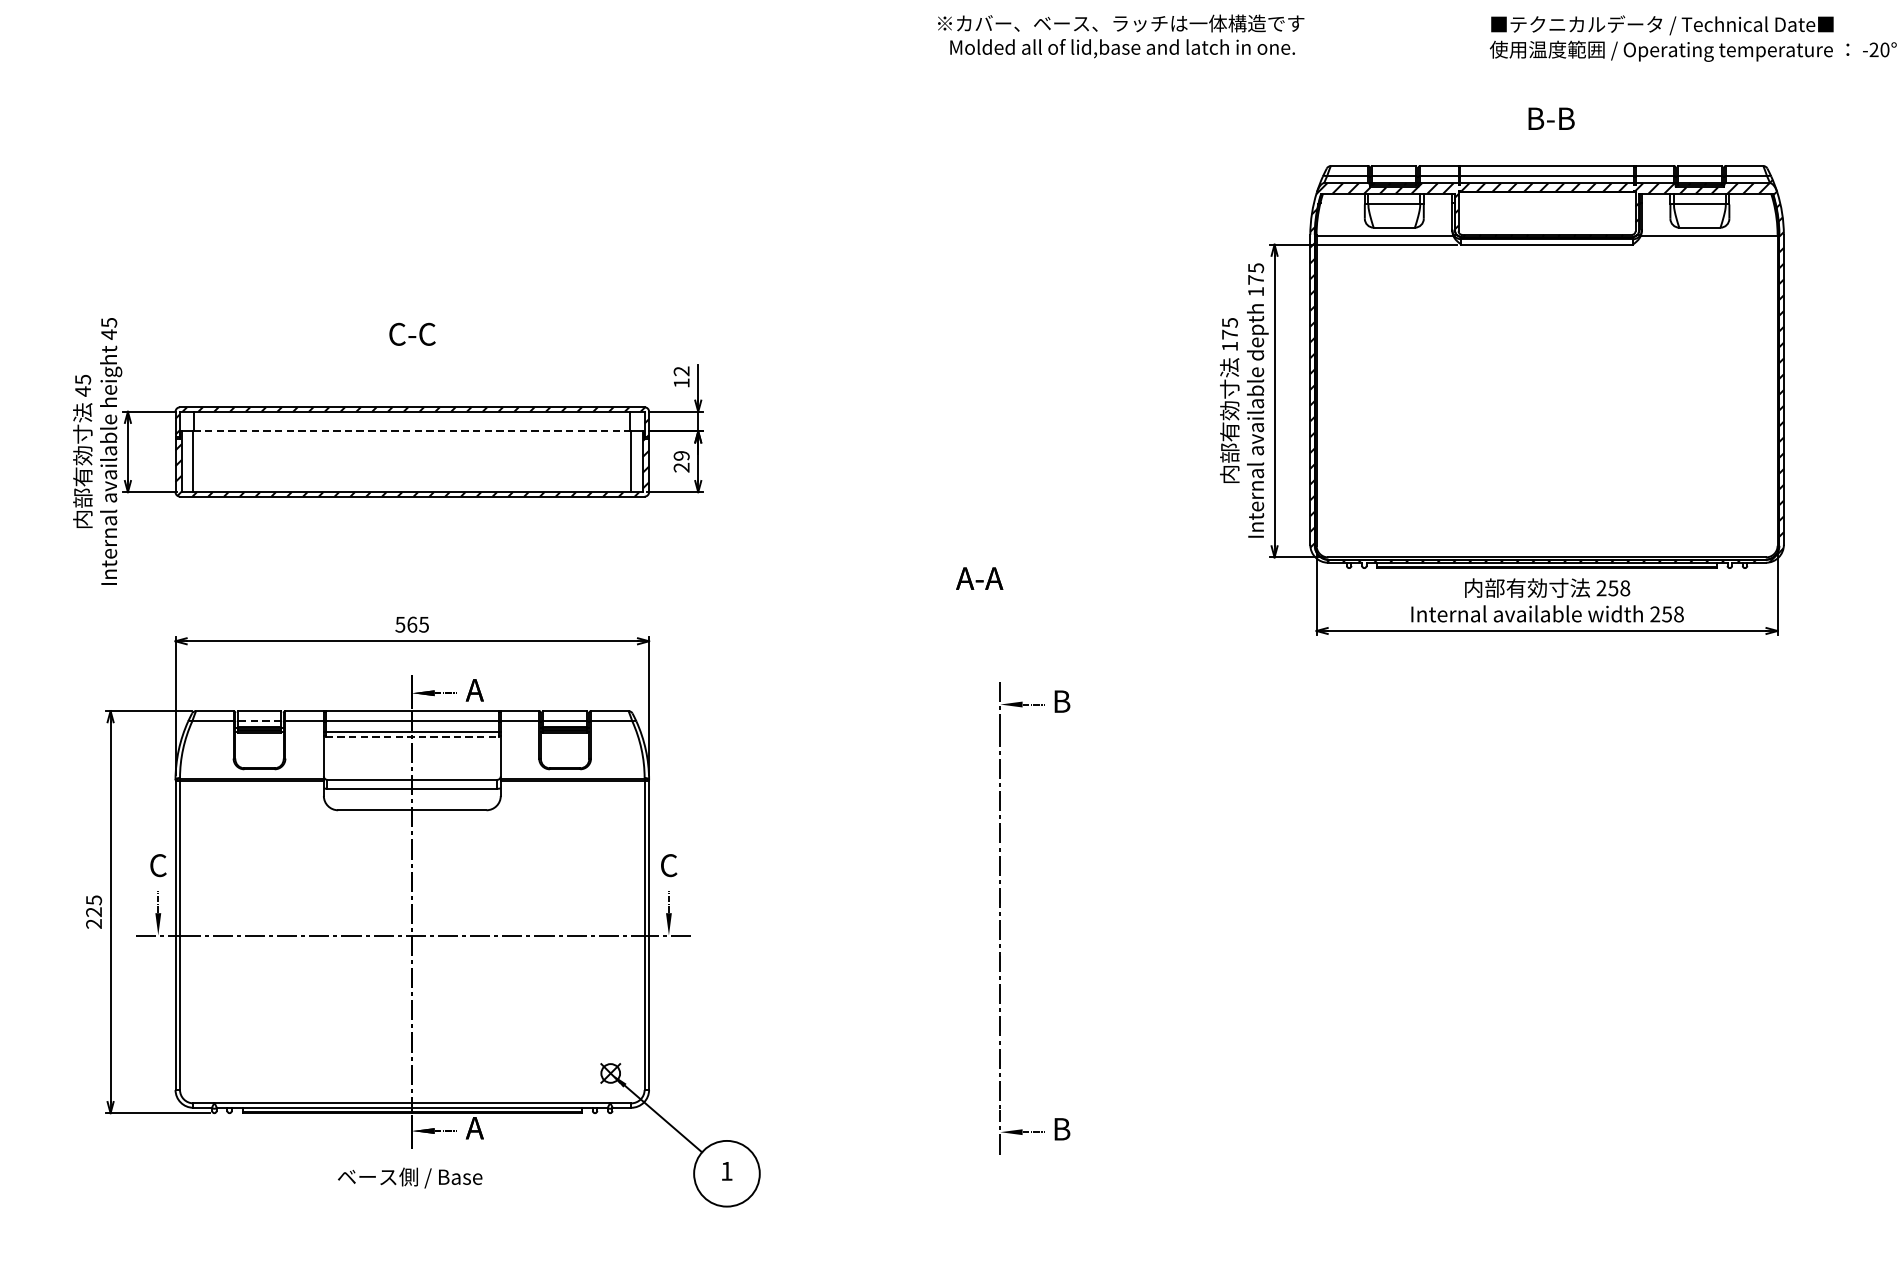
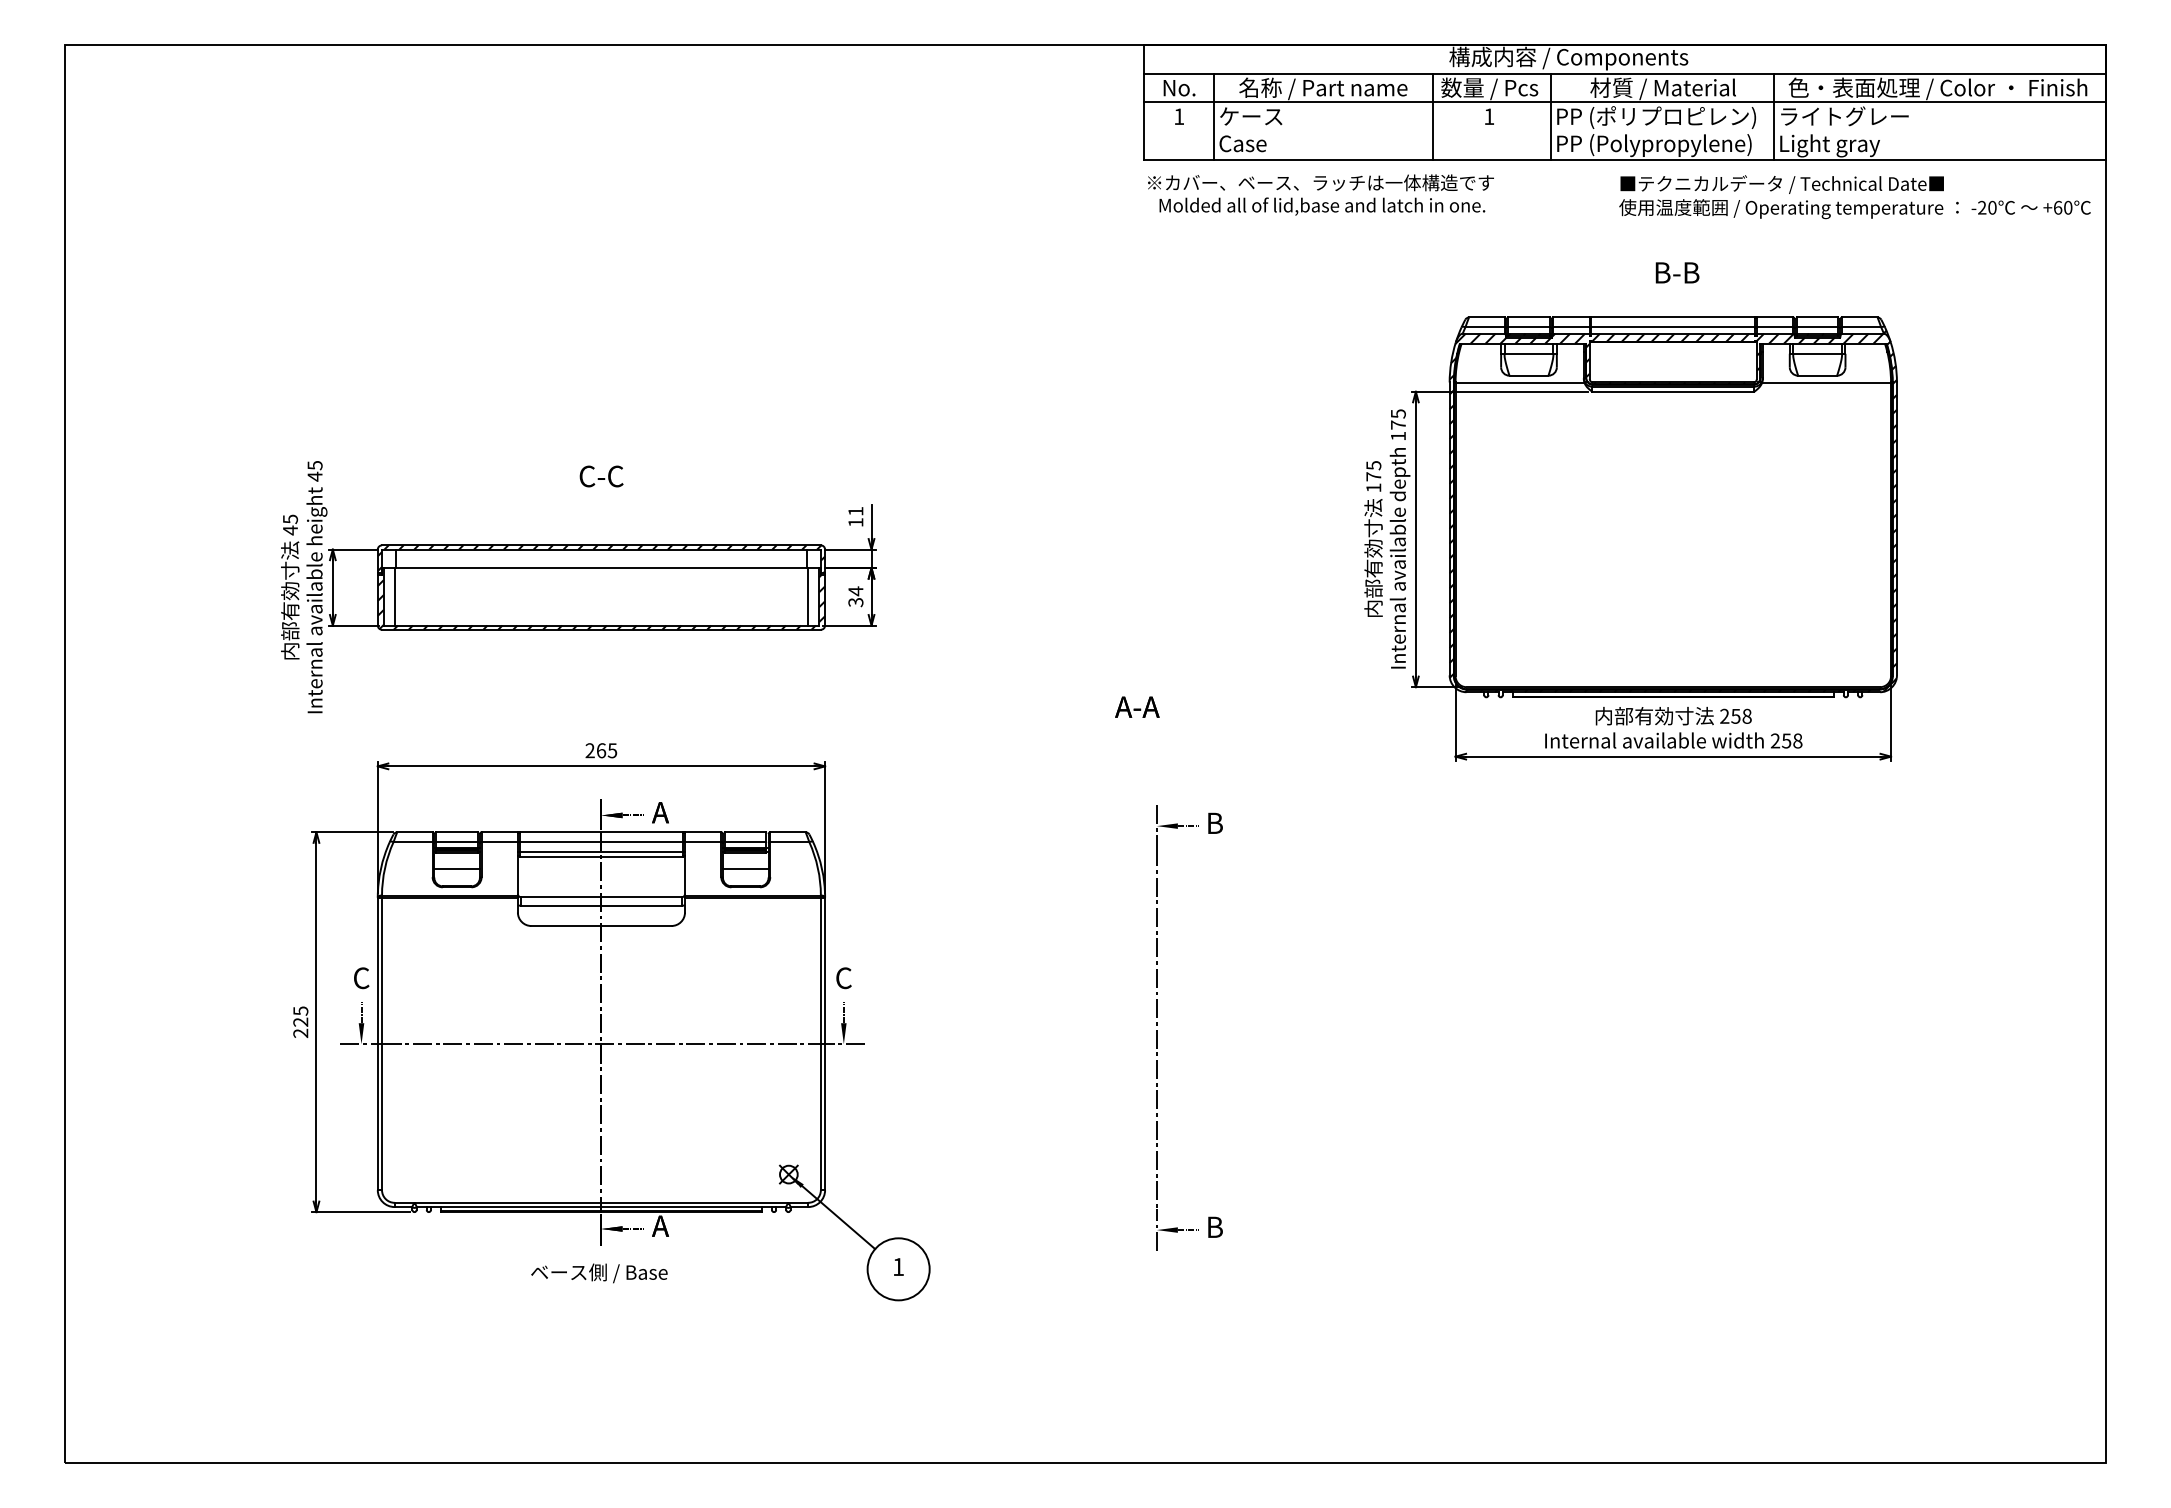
text: (1120, 35) -> (1320, 194), moved
text: (681, 370) -> (855, 510), 12 -> 11
line: (412, 431) -> (601, 568), dashed -> solid
text: (681, 461) -> (855, 596), 29 -> 34
text: (399, 624) -> (589, 750), 565 -> 265
line: (259, 721) -> (457, 842), dashed -> solid
line: (412, 736) -> (601, 856), dashed -> solid
line: (258, 750) -> (456, 869), added
line: (564, 750) -> (745, 869), added

